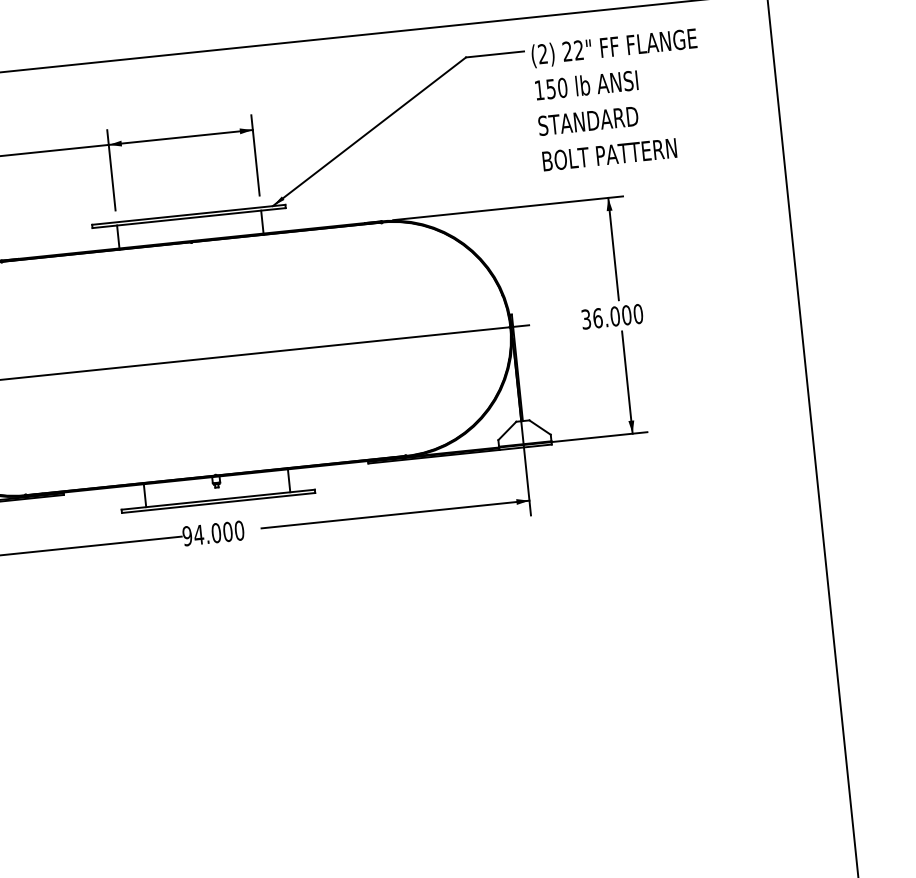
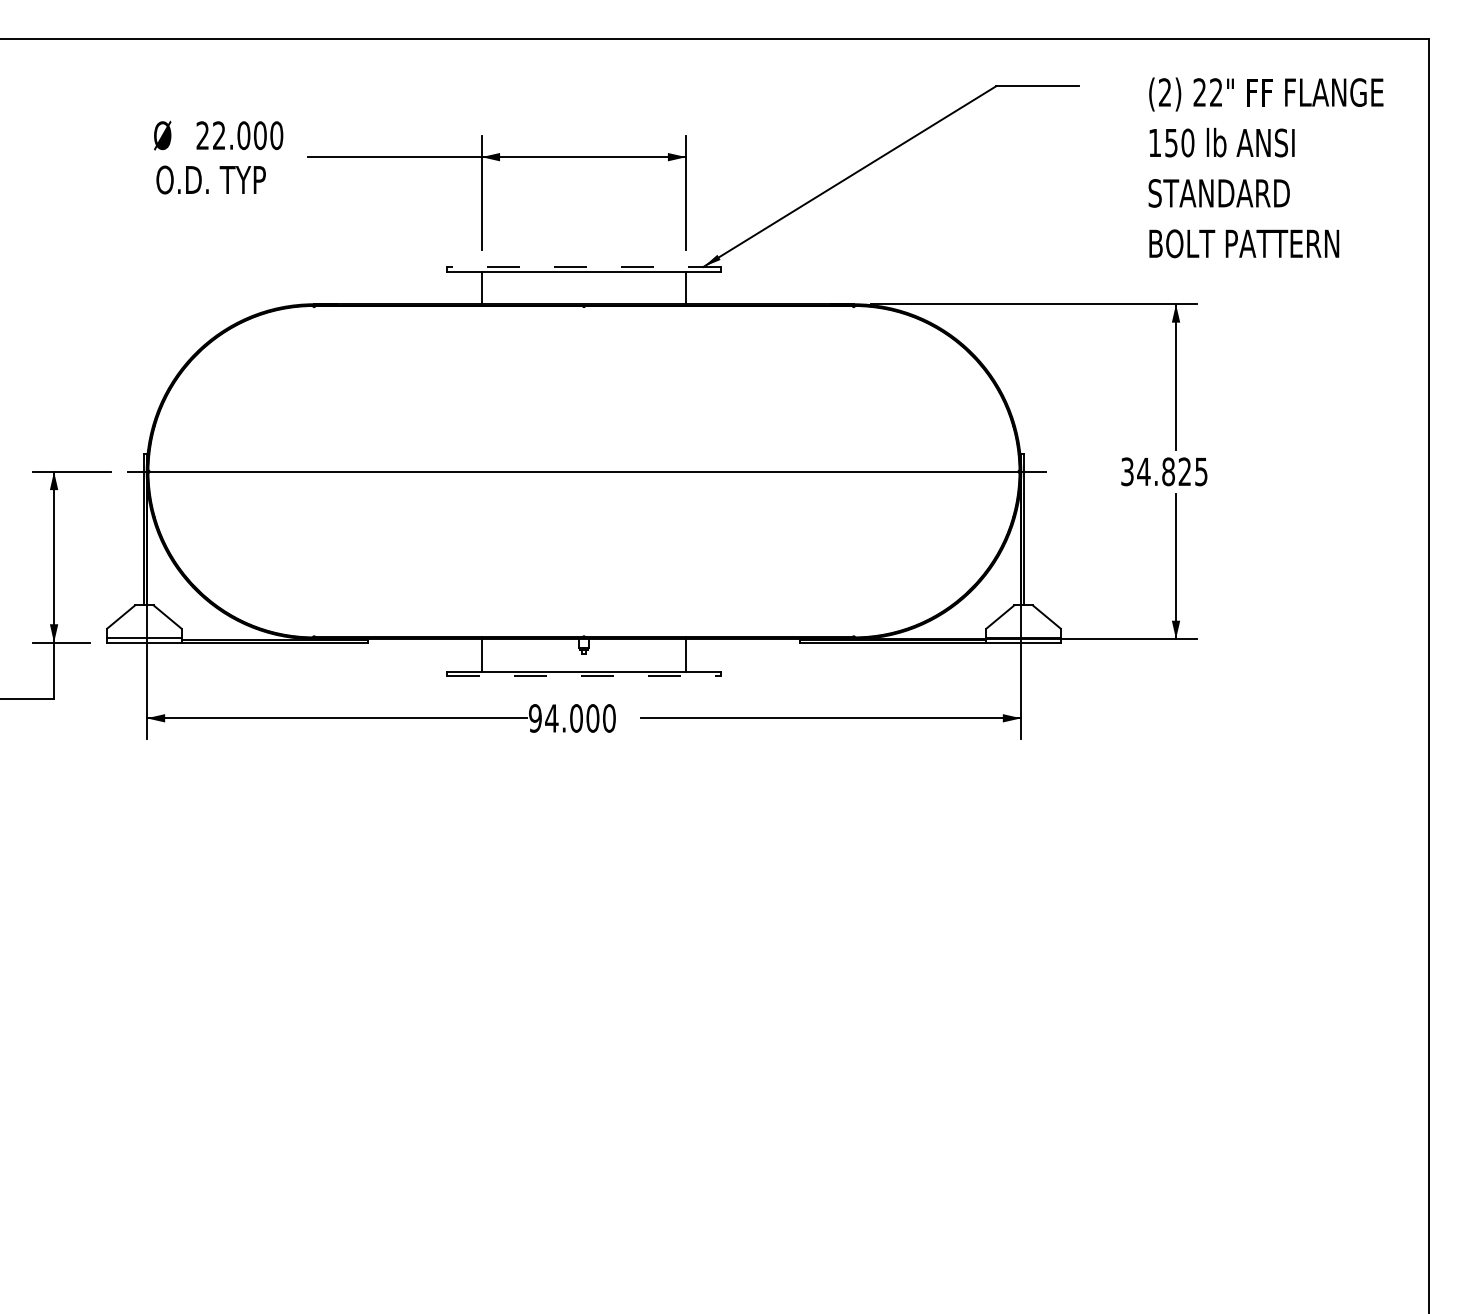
text: (619, 99) -> (1265, 167), moved
line: (188, 215) -> (583, 267), solid -> dashed
text: (617, 315) -> (1172, 471), 36.000 -> 34.825
line: (218, 503) -> (584, 676), solid -> dashed

